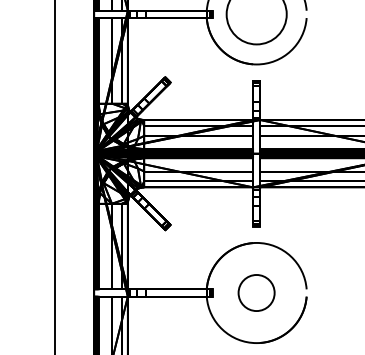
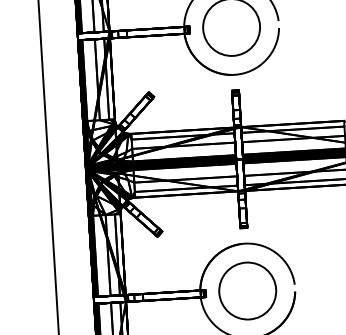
circle: (256, 292) -> (247, 290), size x1.67

